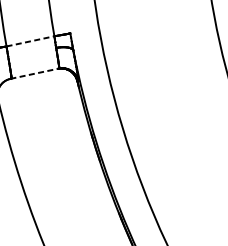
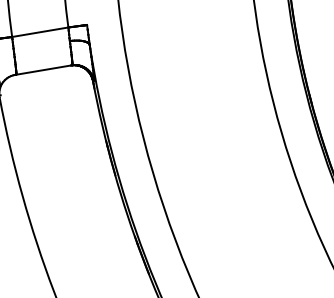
line: (30, 41) -> (40, 32), dashed -> solid
line: (34, 74) -> (43, 70), dashed -> solid

